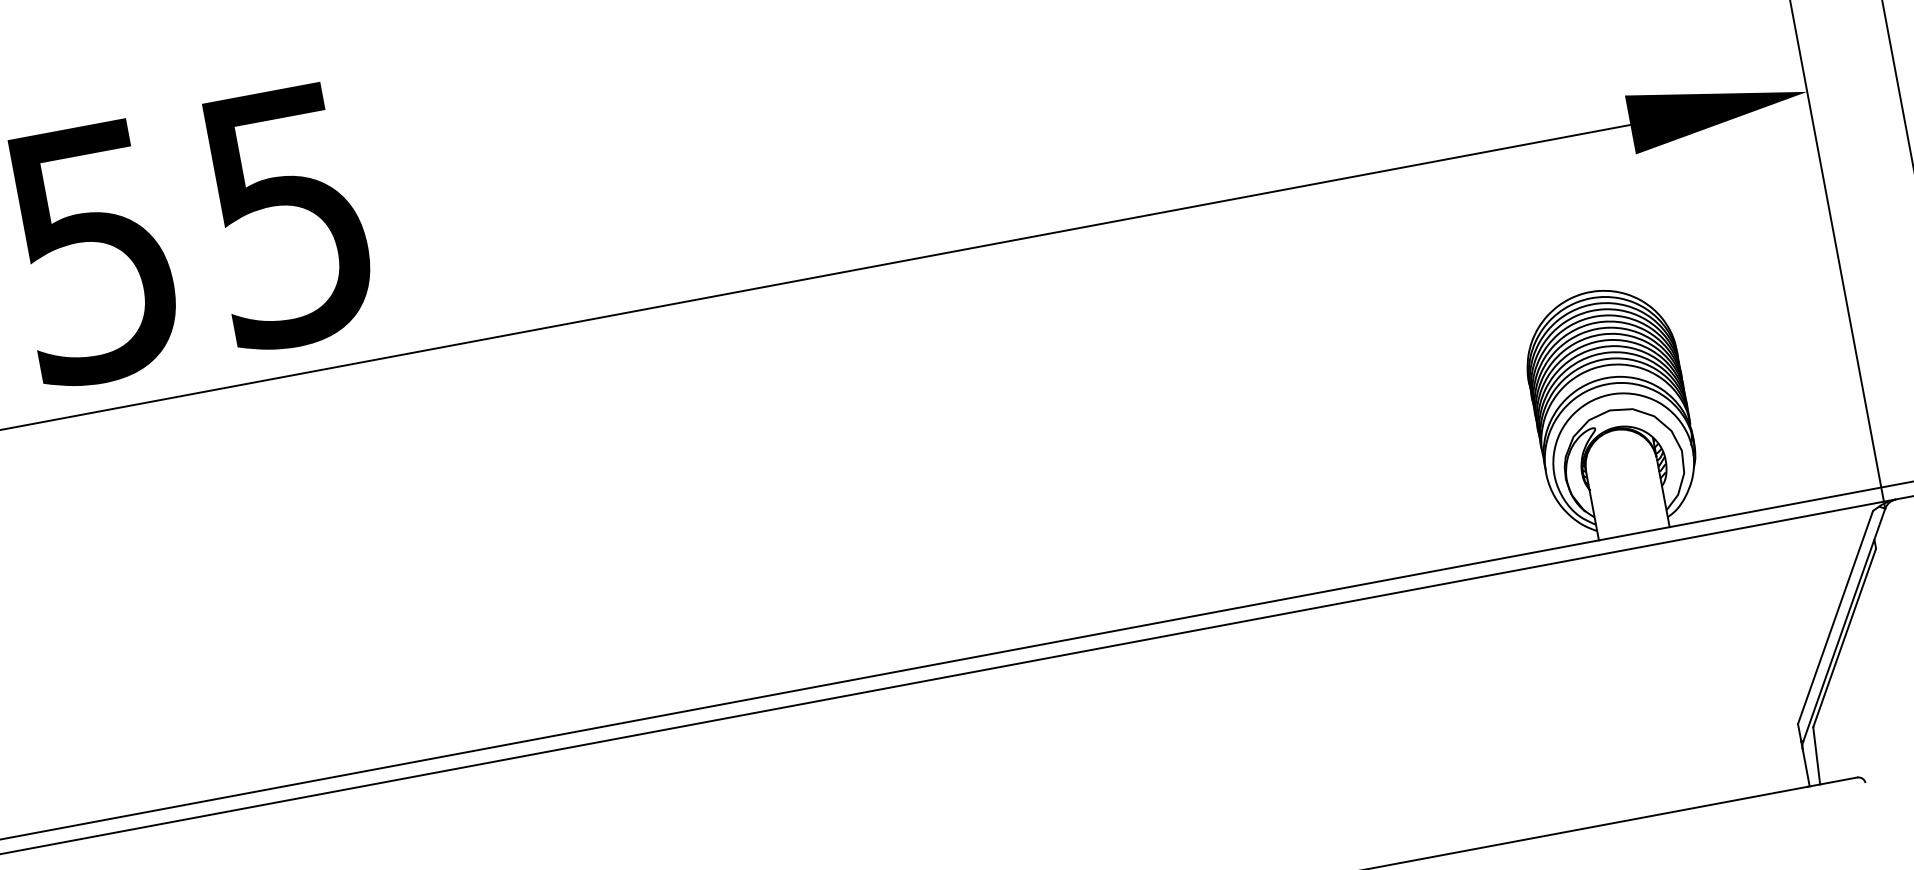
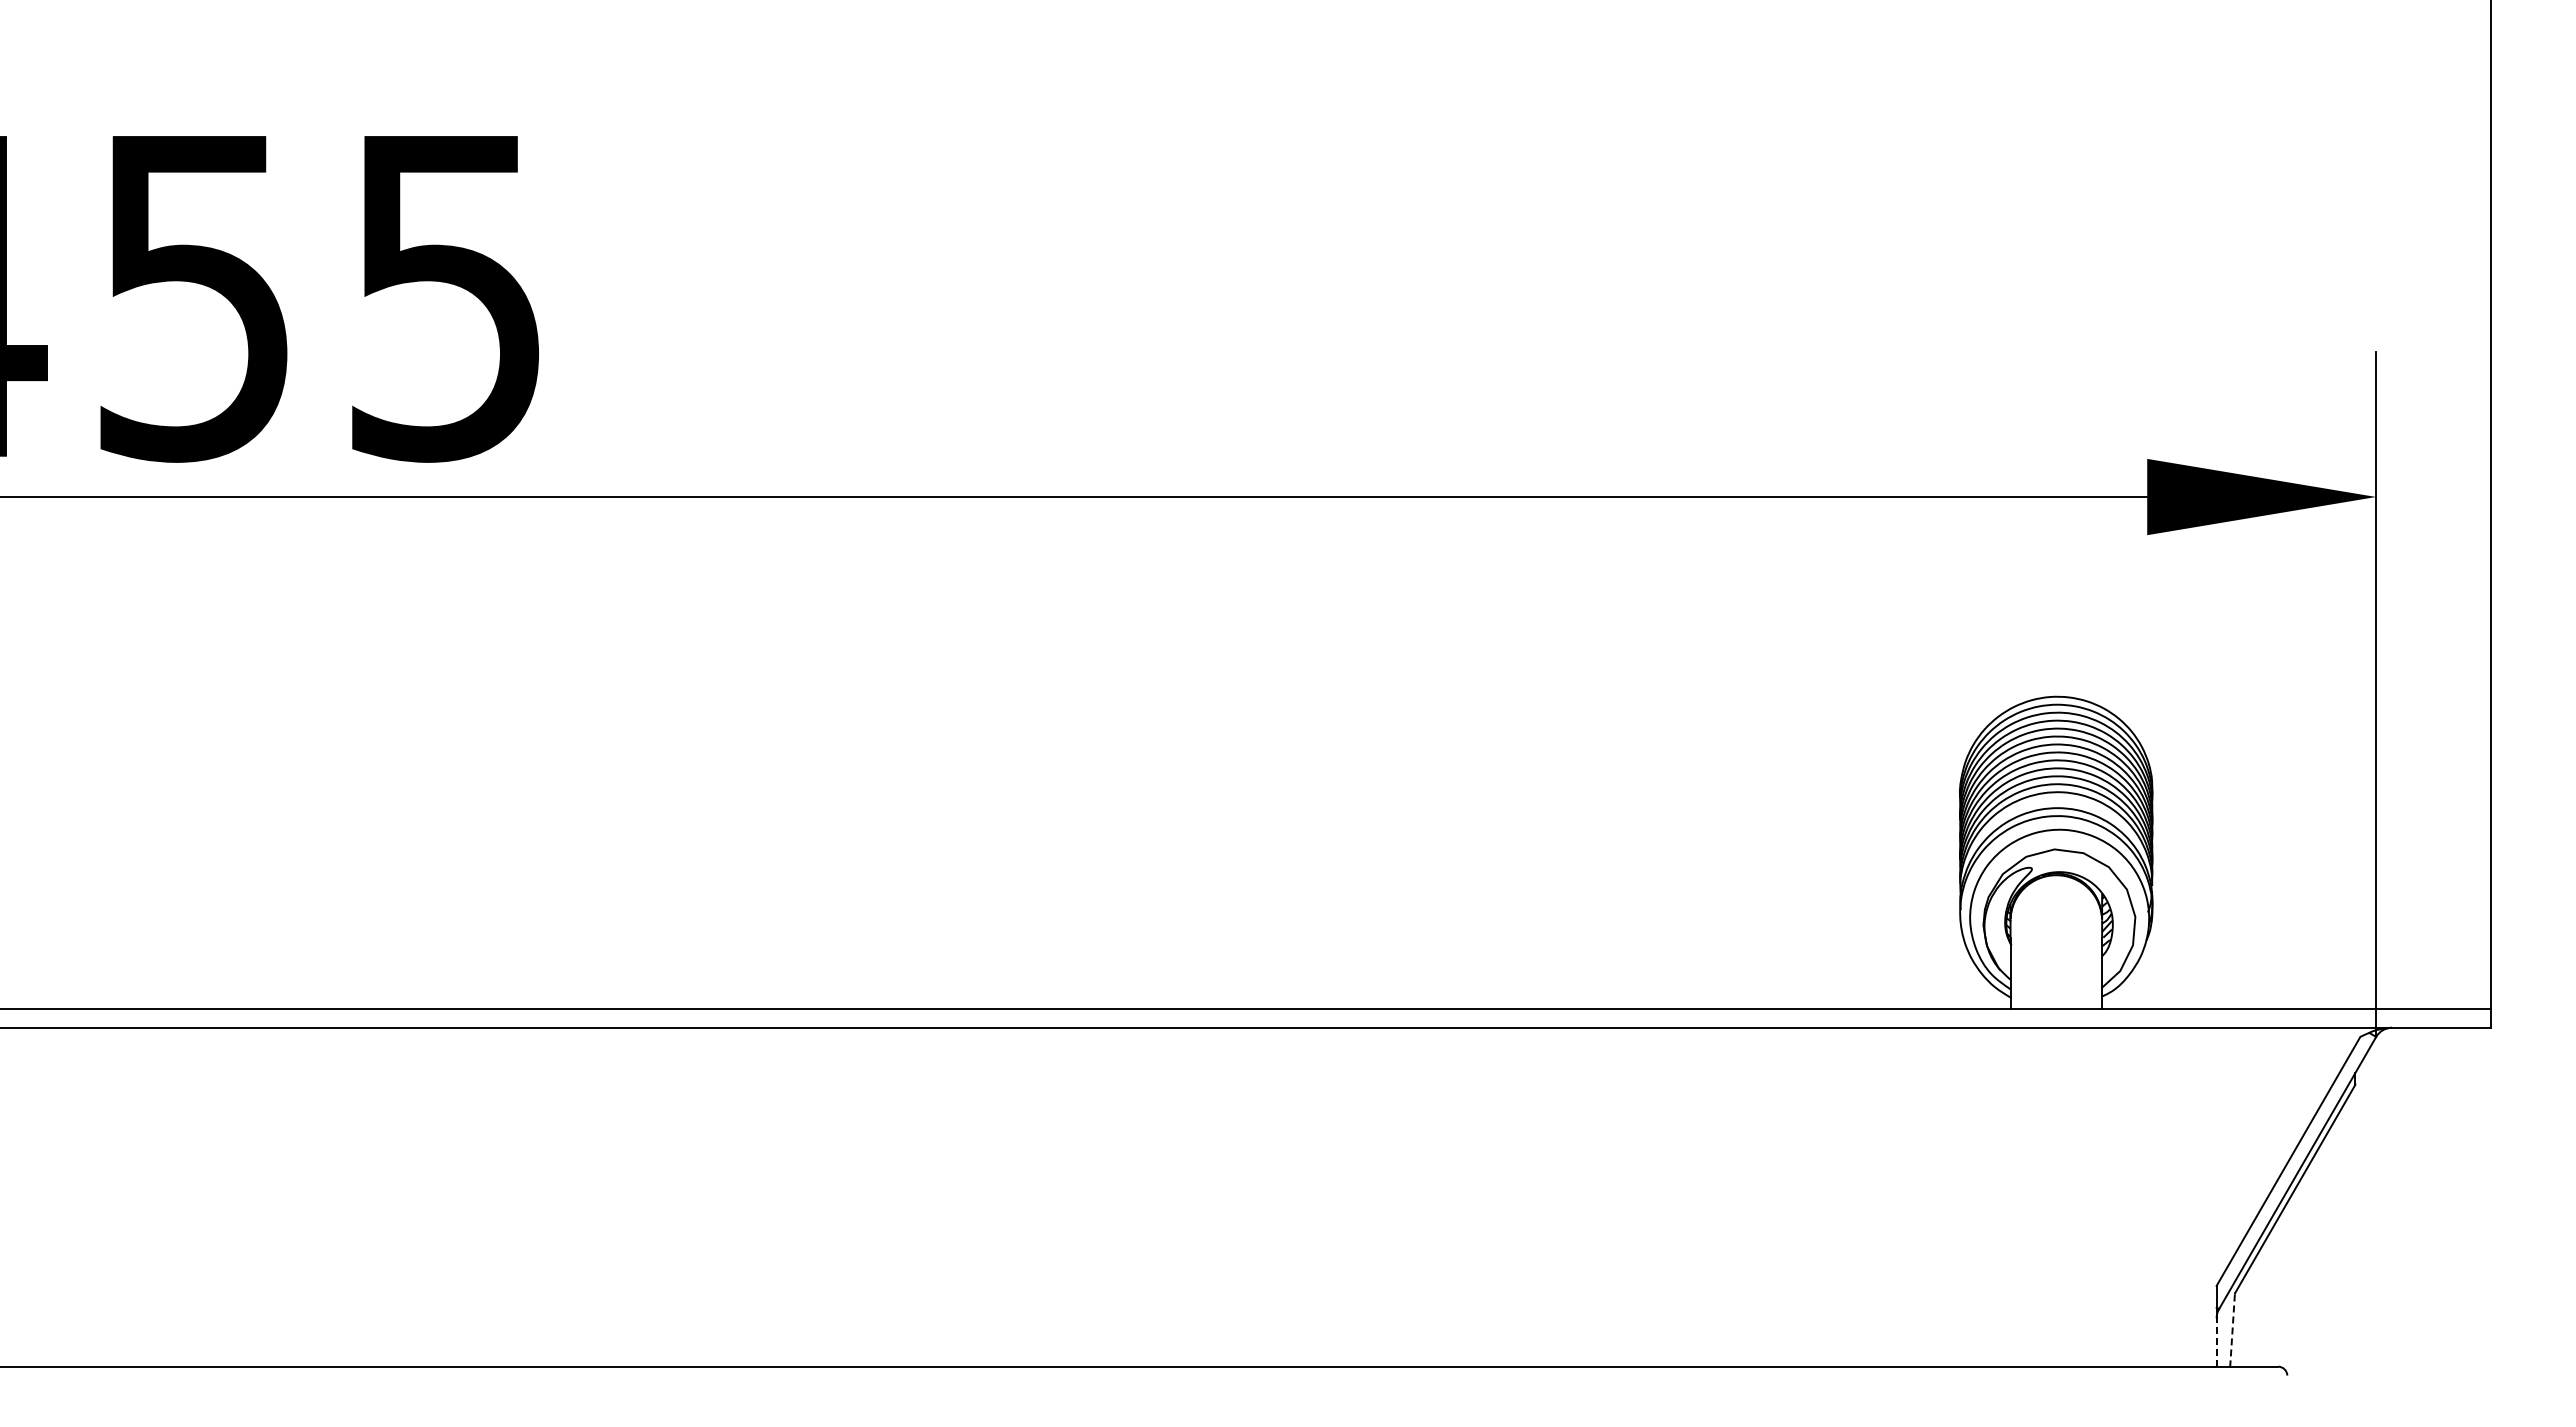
line: (1816, 756) -> (2232, 1331), solid -> dashed
line: (1805, 766) -> (2216, 1341), solid -> dashed

